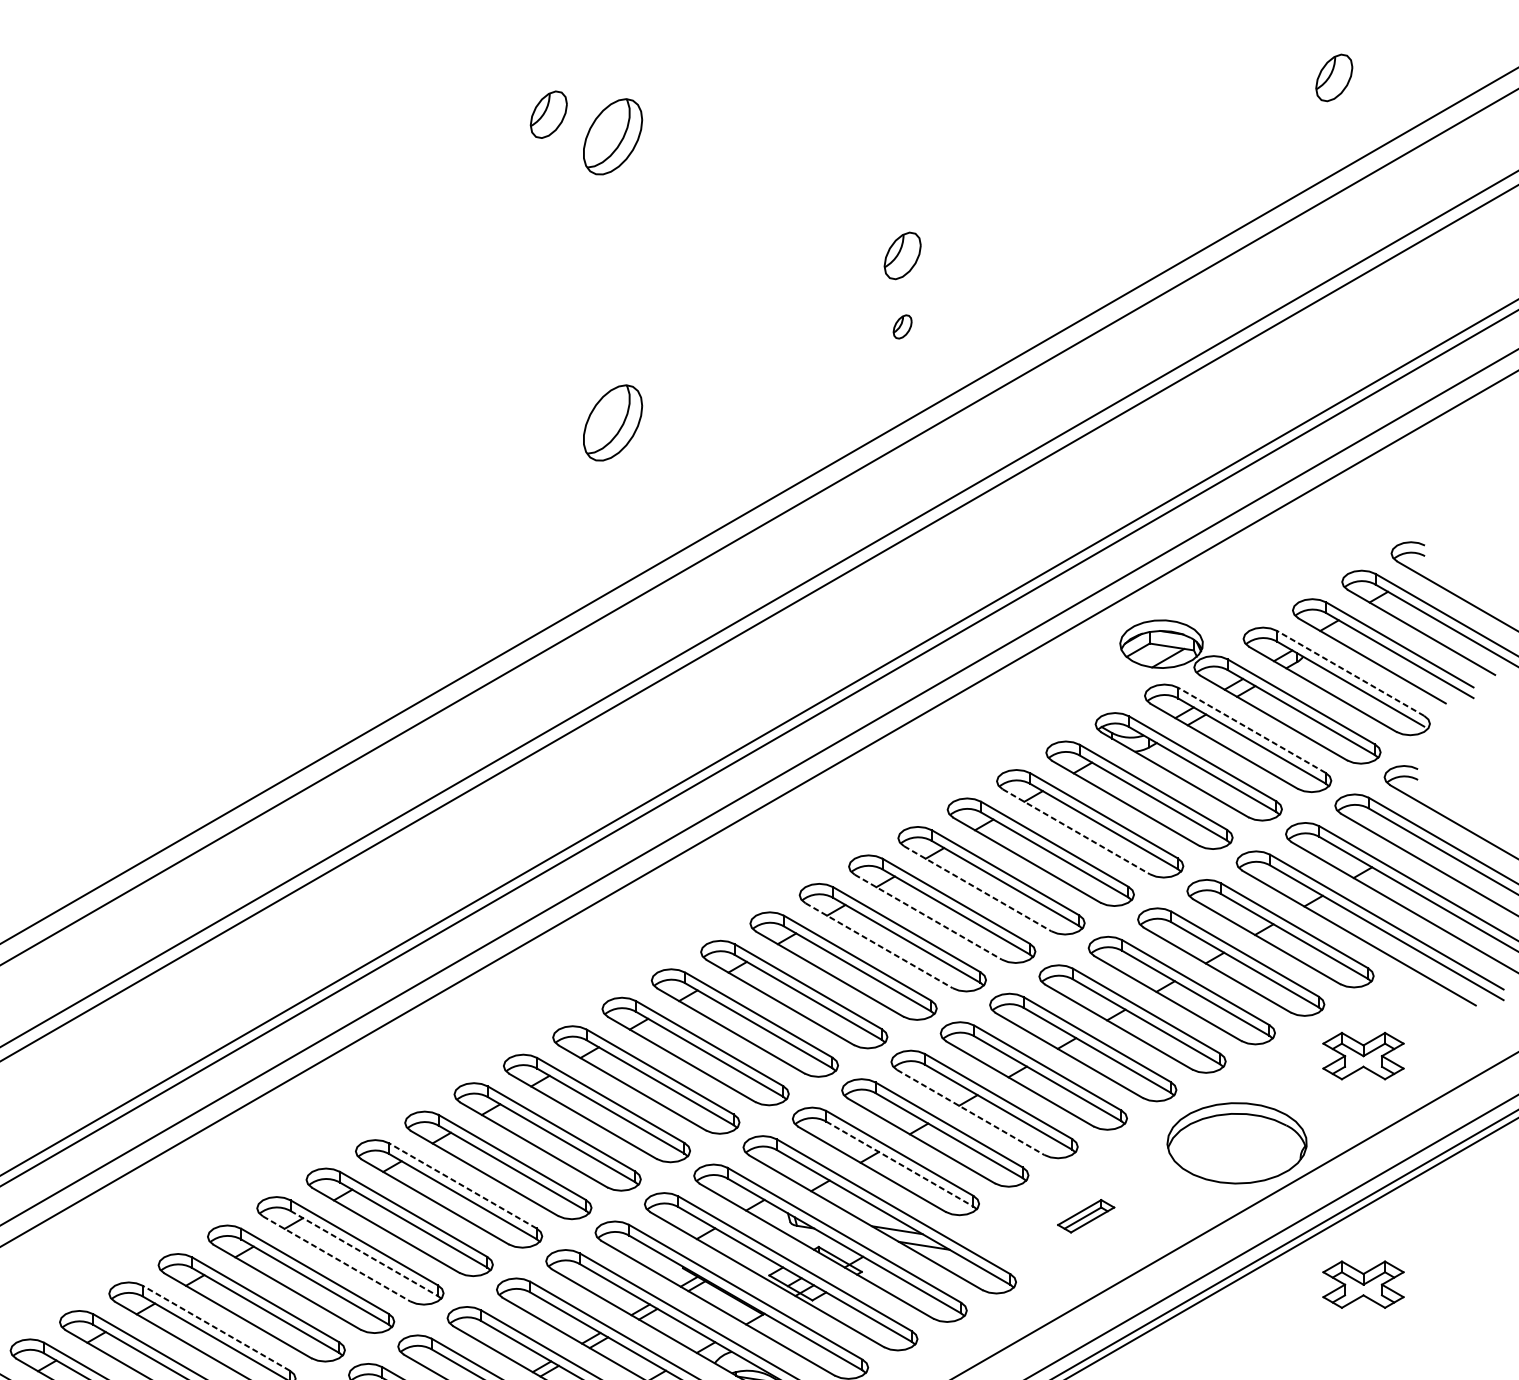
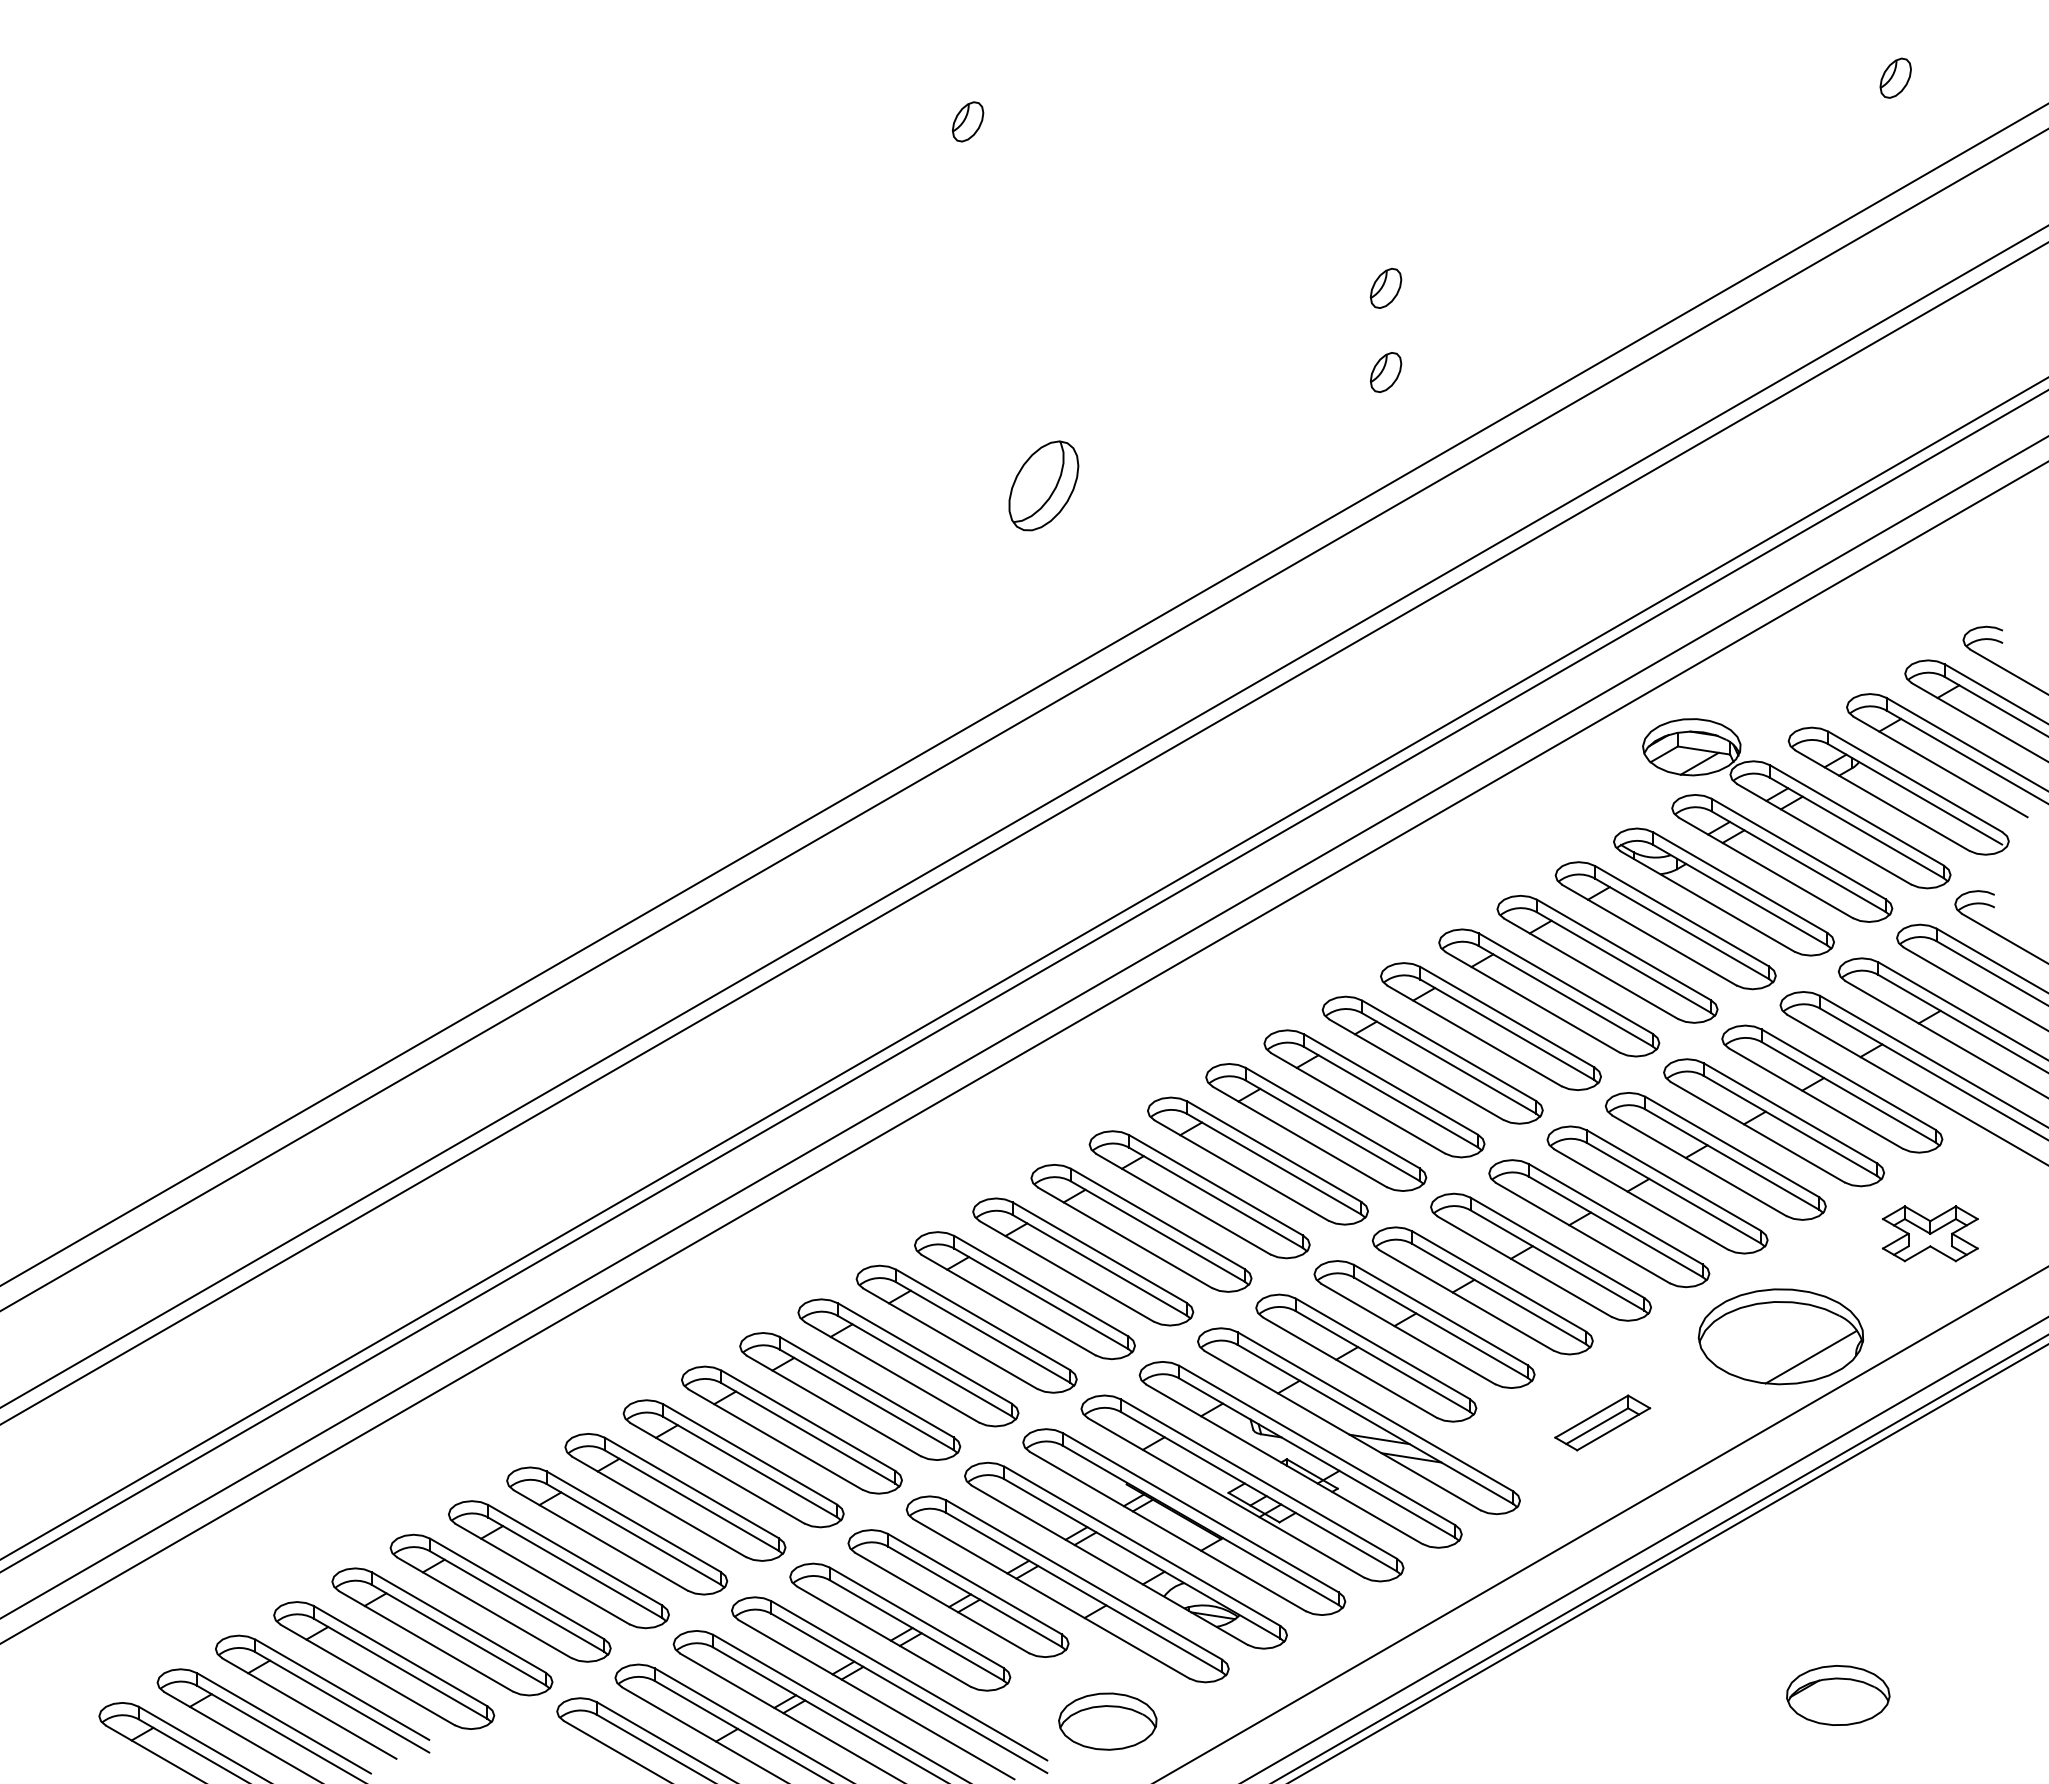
part: (1333, 77) -> (1895, 77), size x0.71
part: (548, 114) -> (967, 121), size x0.71
part: (612, 136) -> (1043, 147), removed
part: (902, 254) -> (1385, 287), size x0.71
part: (902, 326) -> (1385, 372), size x1.43
line: (1350, 673) -> (1914, 781), dashed -> solid
line: (1251, 729) -> (1798, 848), dashed -> solid
line: (1076, 832) -> (1591, 969), dashed -> solid
line: (978, 889) -> (1475, 1036), dashed -> solid
line: (928, 917) -> (1416, 1069), dashed -> solid
line: (879, 945) -> (1358, 1103), dashed -> solid
line: (970, 1112) -> (1466, 1300), dashed -> solid
line: (1262, 1160) -> (1810, 1356), added
line: (900, 1164) -> (1383, 1361), dashed -> solid
line: (462, 1185) -> (866, 1386), dashed -> solid
part: (1085, 1215) -> (1602, 1422), size x1.43
line: (364, 1253) -> (750, 1467), dashed -> solid
line: (336, 1259) -> (717, 1473), dashed -> solid
part: (1362, 1284) -> (1929, 1503), removed
line: (215, 1327) -> (574, 1554), dashed -> solid

